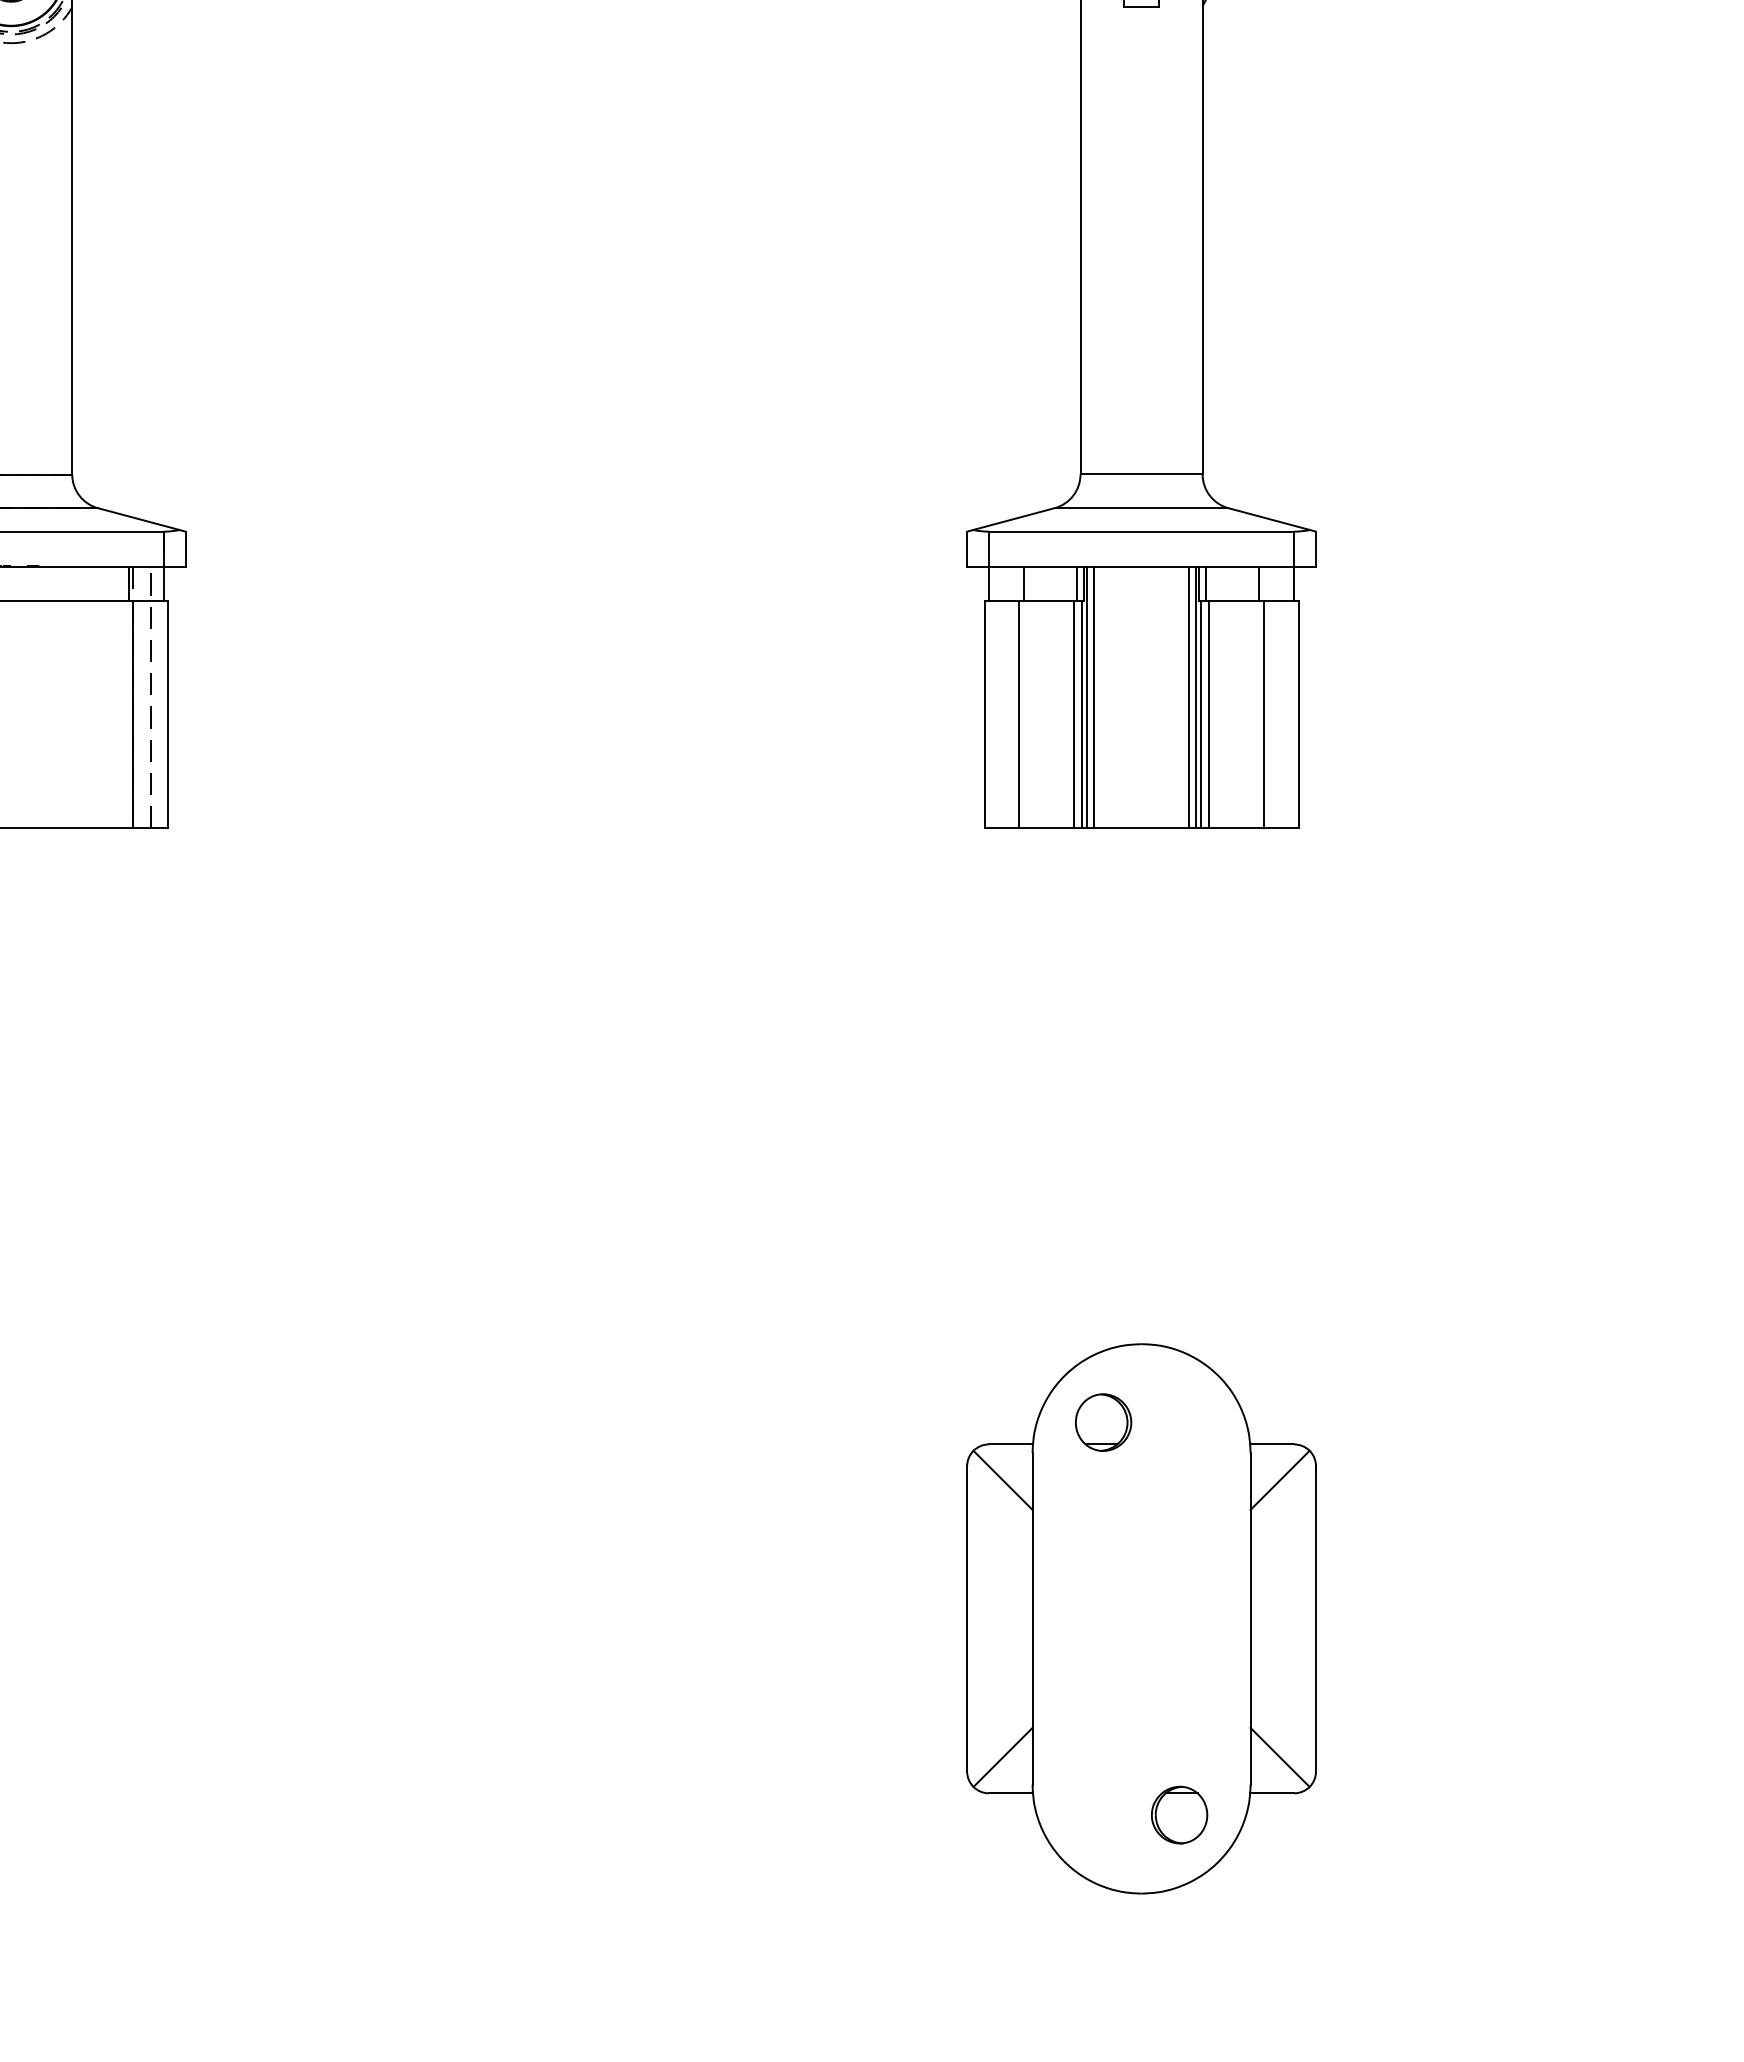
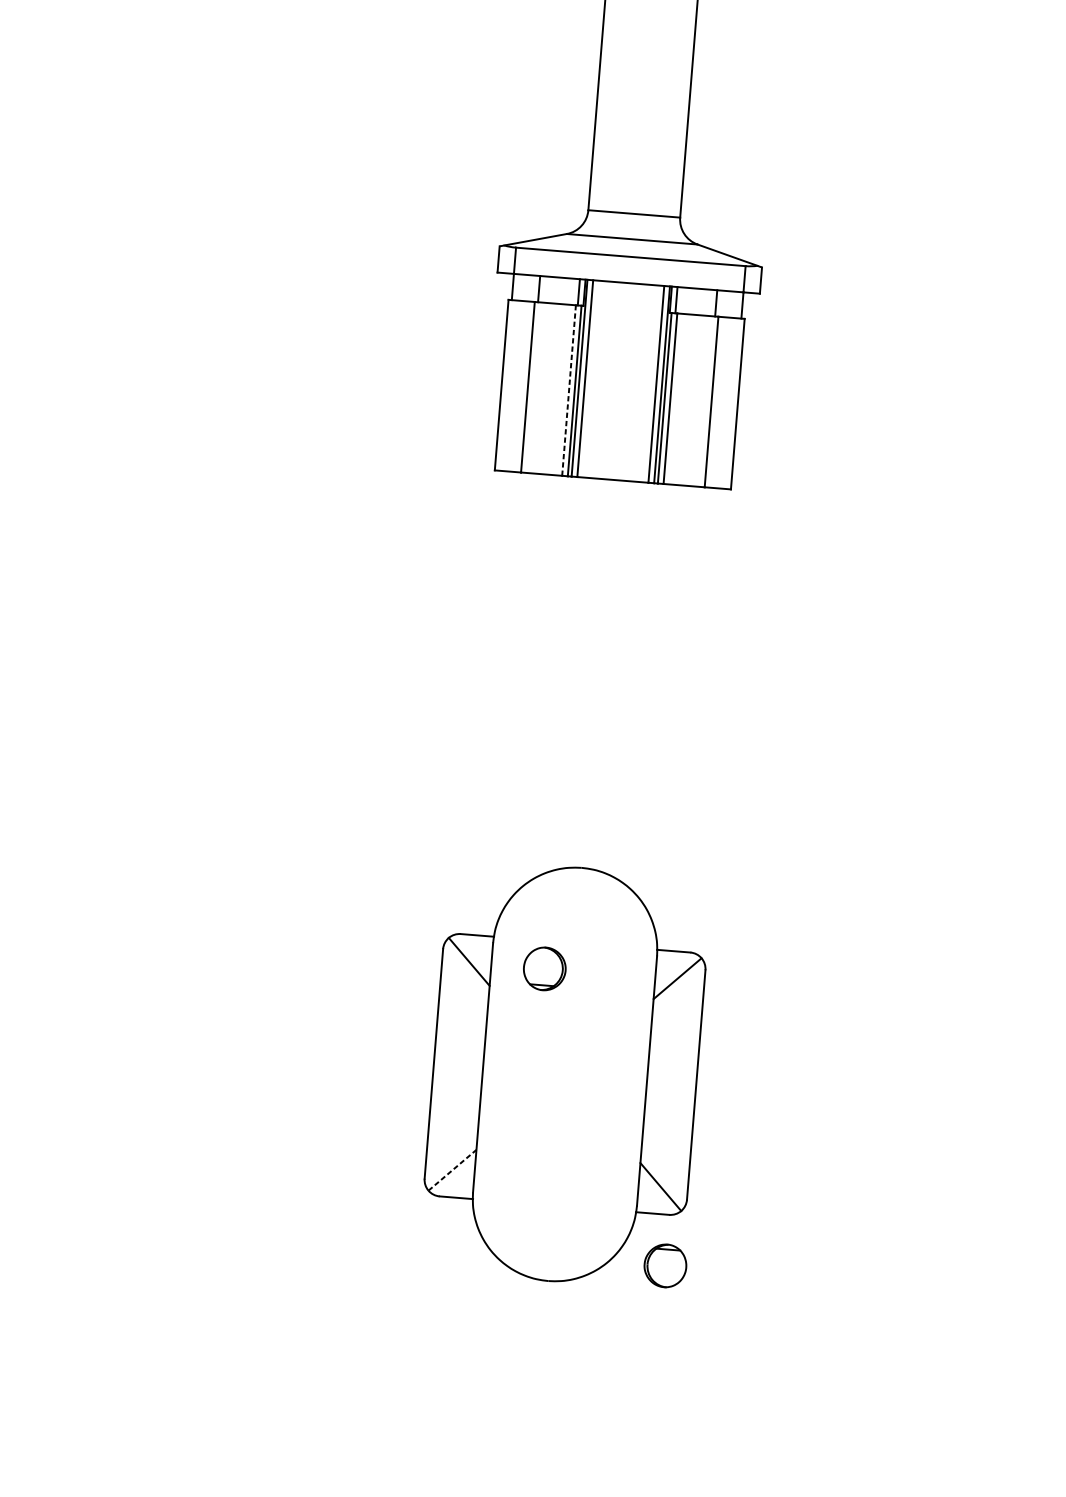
line: (1074, 714) -> (569, 390), solid -> dashed
part: (1103, 1422) -> (544, 968), moved
line: (1003, 1757) -> (452, 1170), solid -> dashed
part: (1179, 1814) -> (665, 1265), moved

